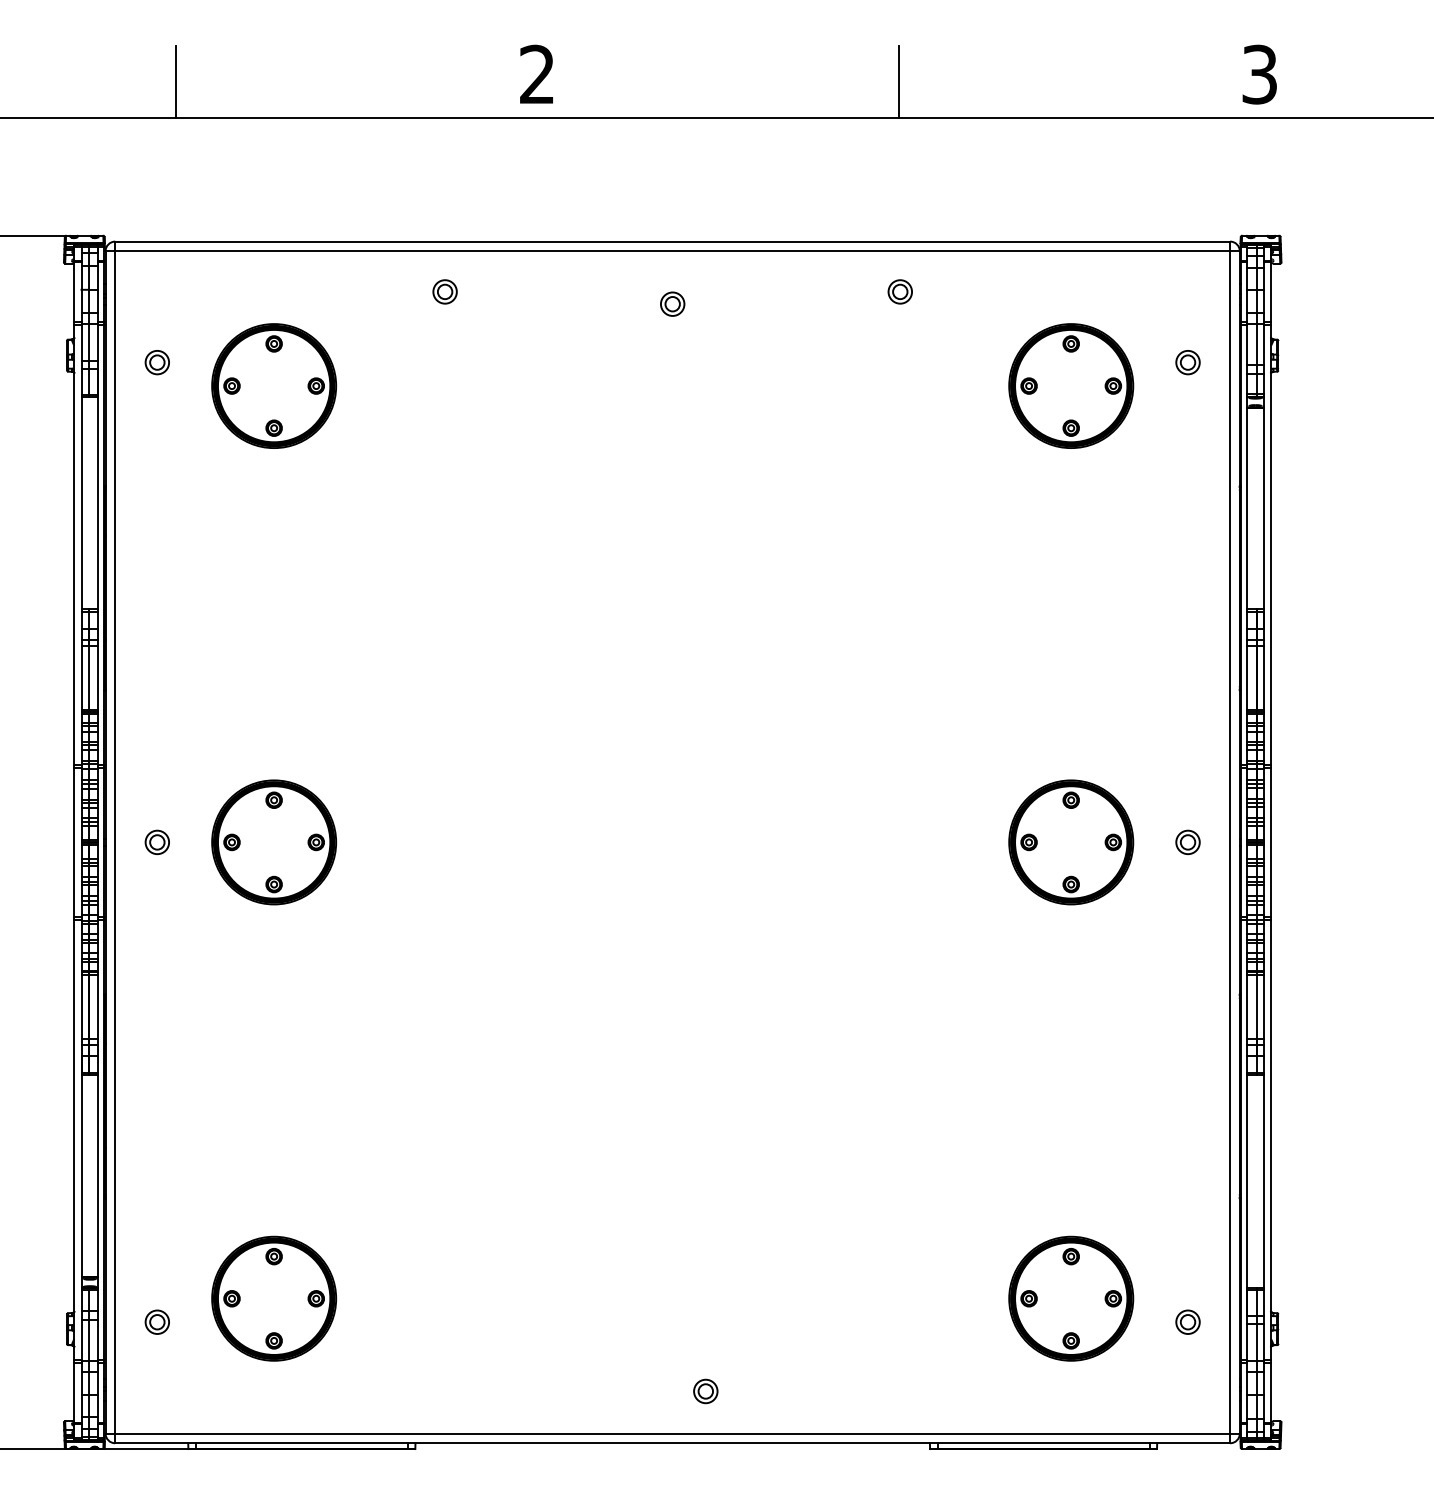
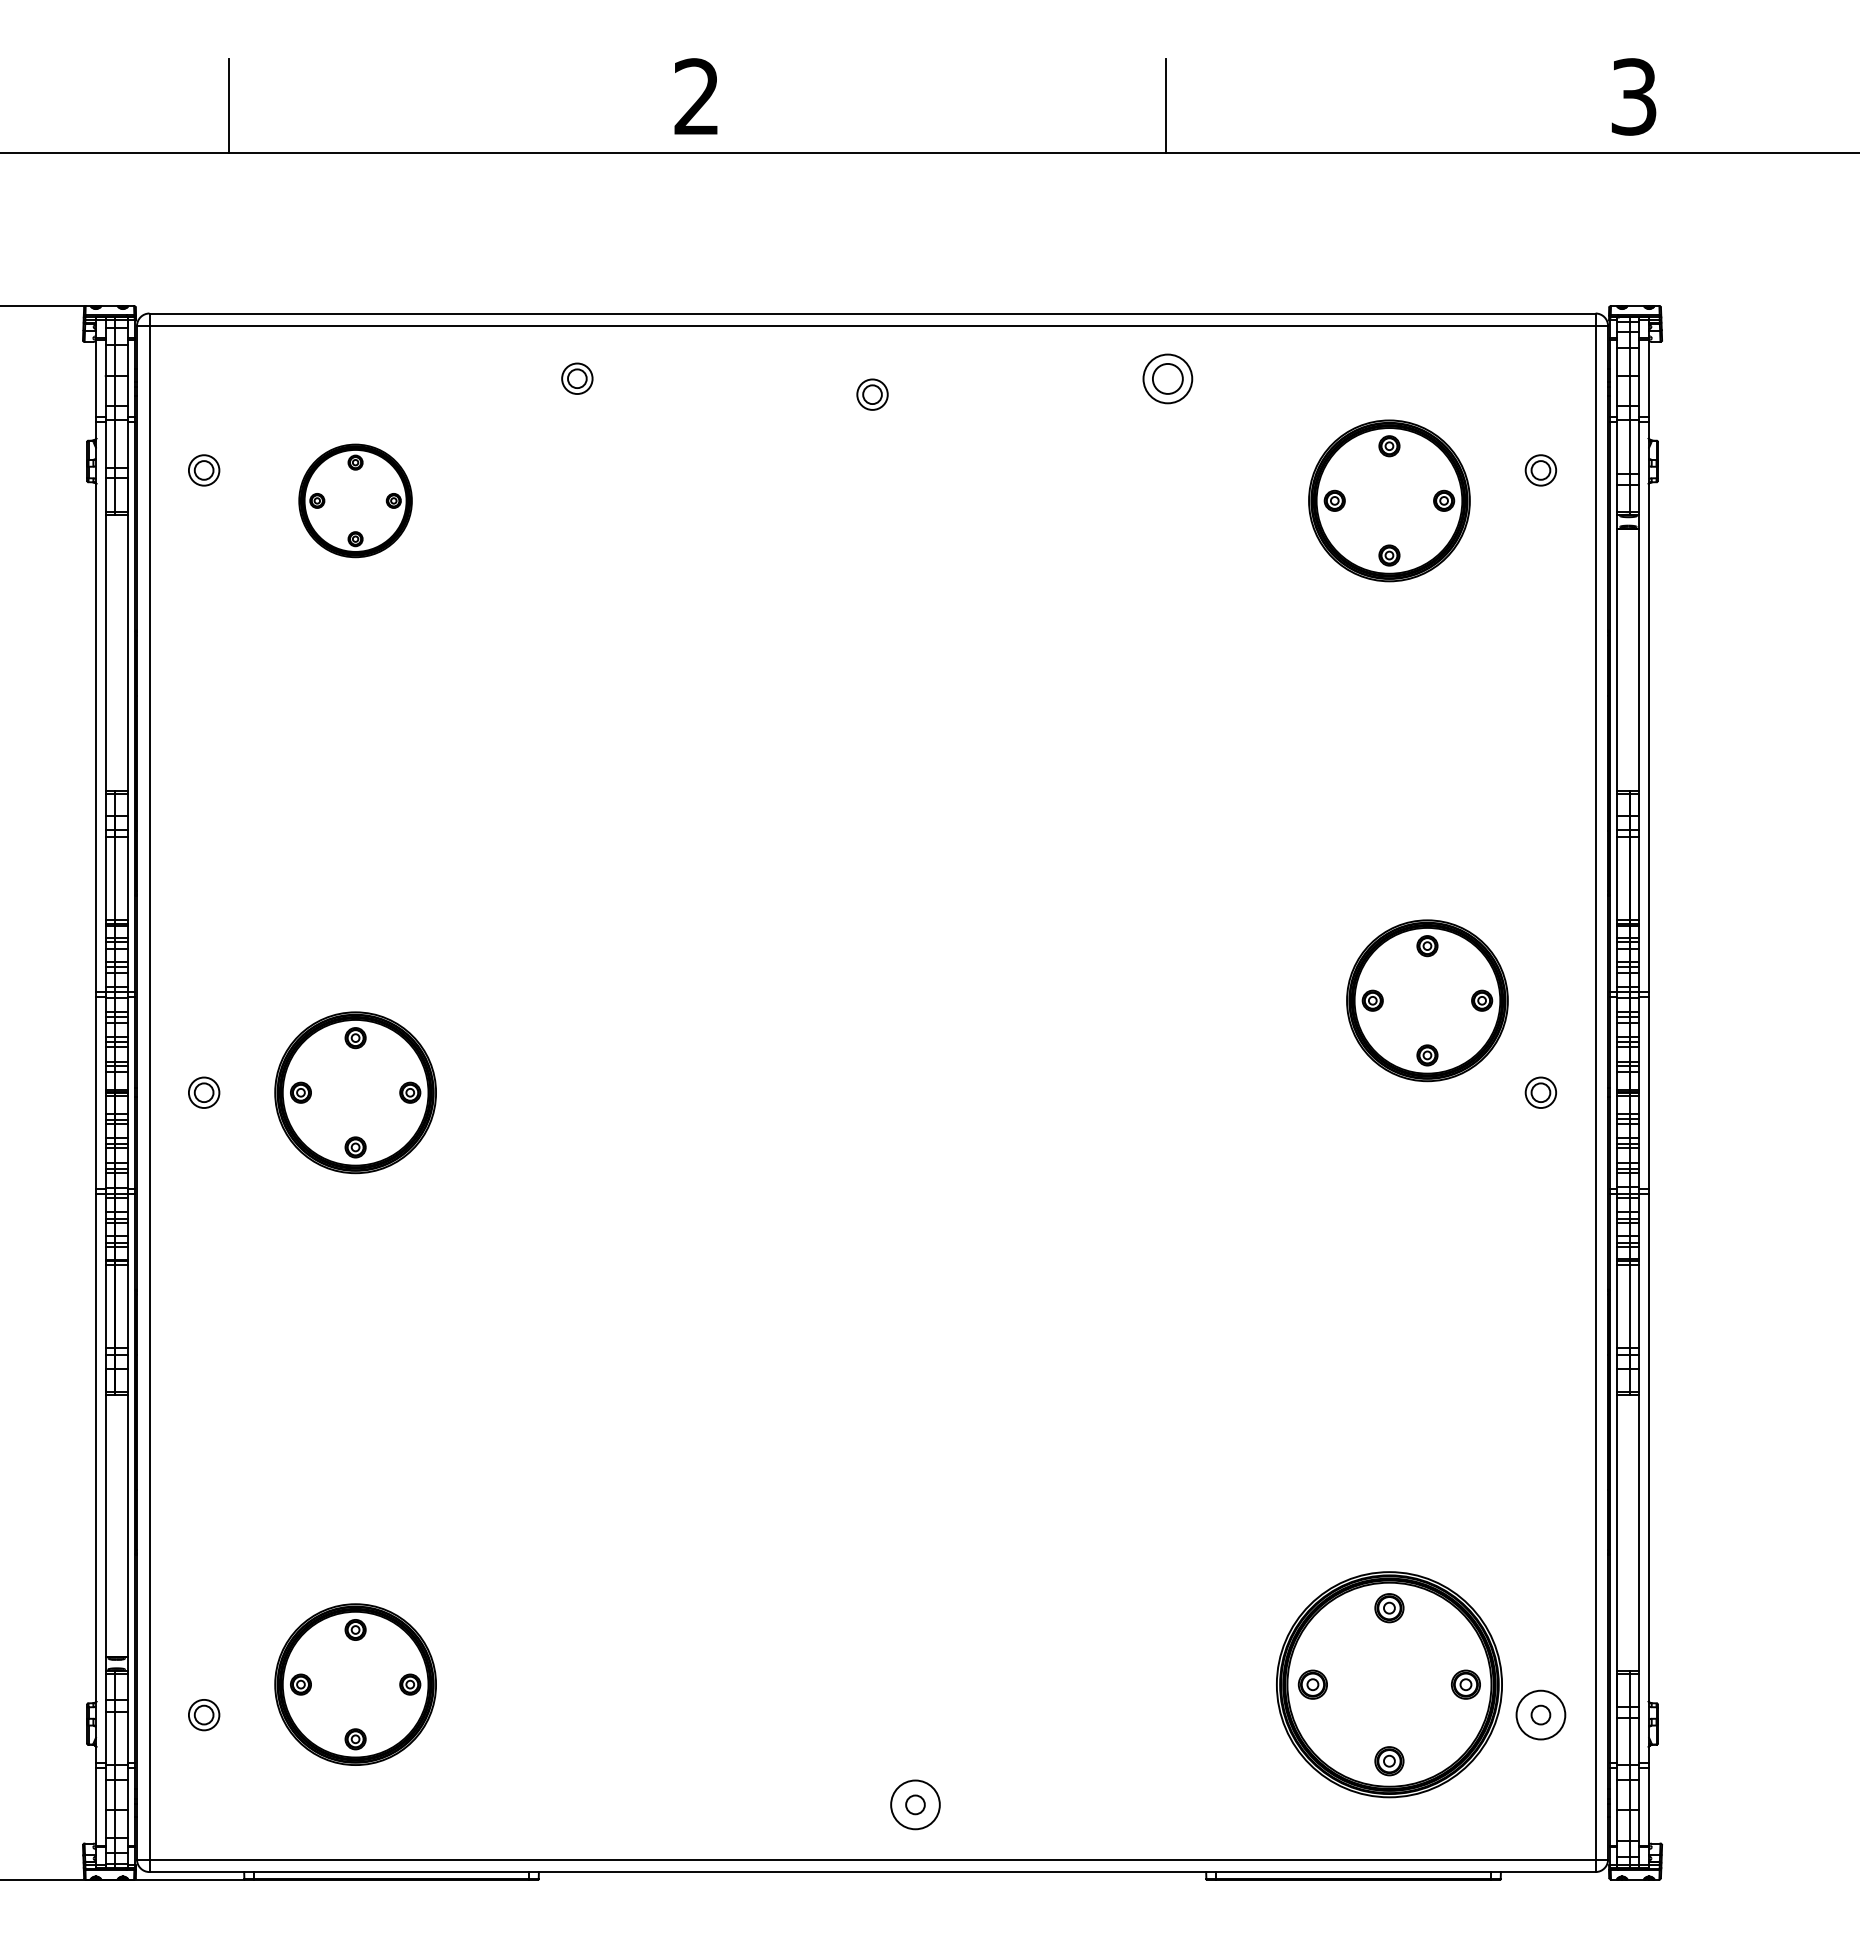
part: (900, 291) -> (1167, 378), size x1.6
part: (274, 385) -> (355, 500), size x0.7
part: (1071, 842) -> (1427, 1000), moved
part: (1071, 1298) -> (1389, 1684), size x1.4
circle: (1187, 1321) -> (1540, 1714), size x1.6
circle: (705, 1391) -> (915, 1804), size x1.6

